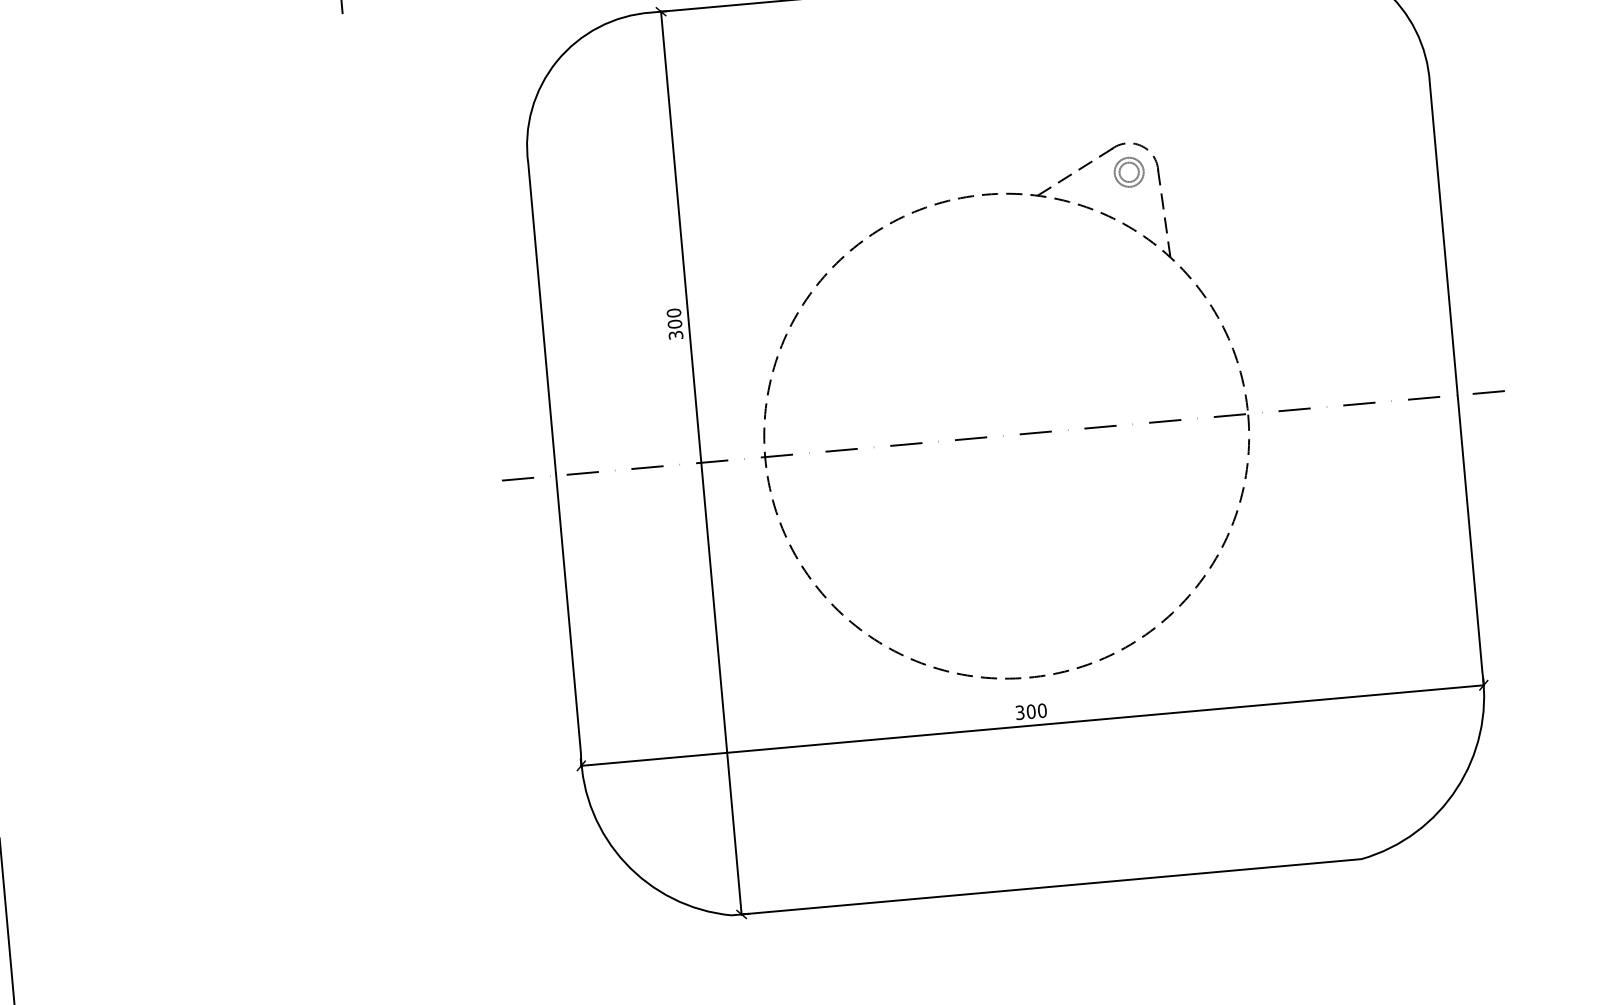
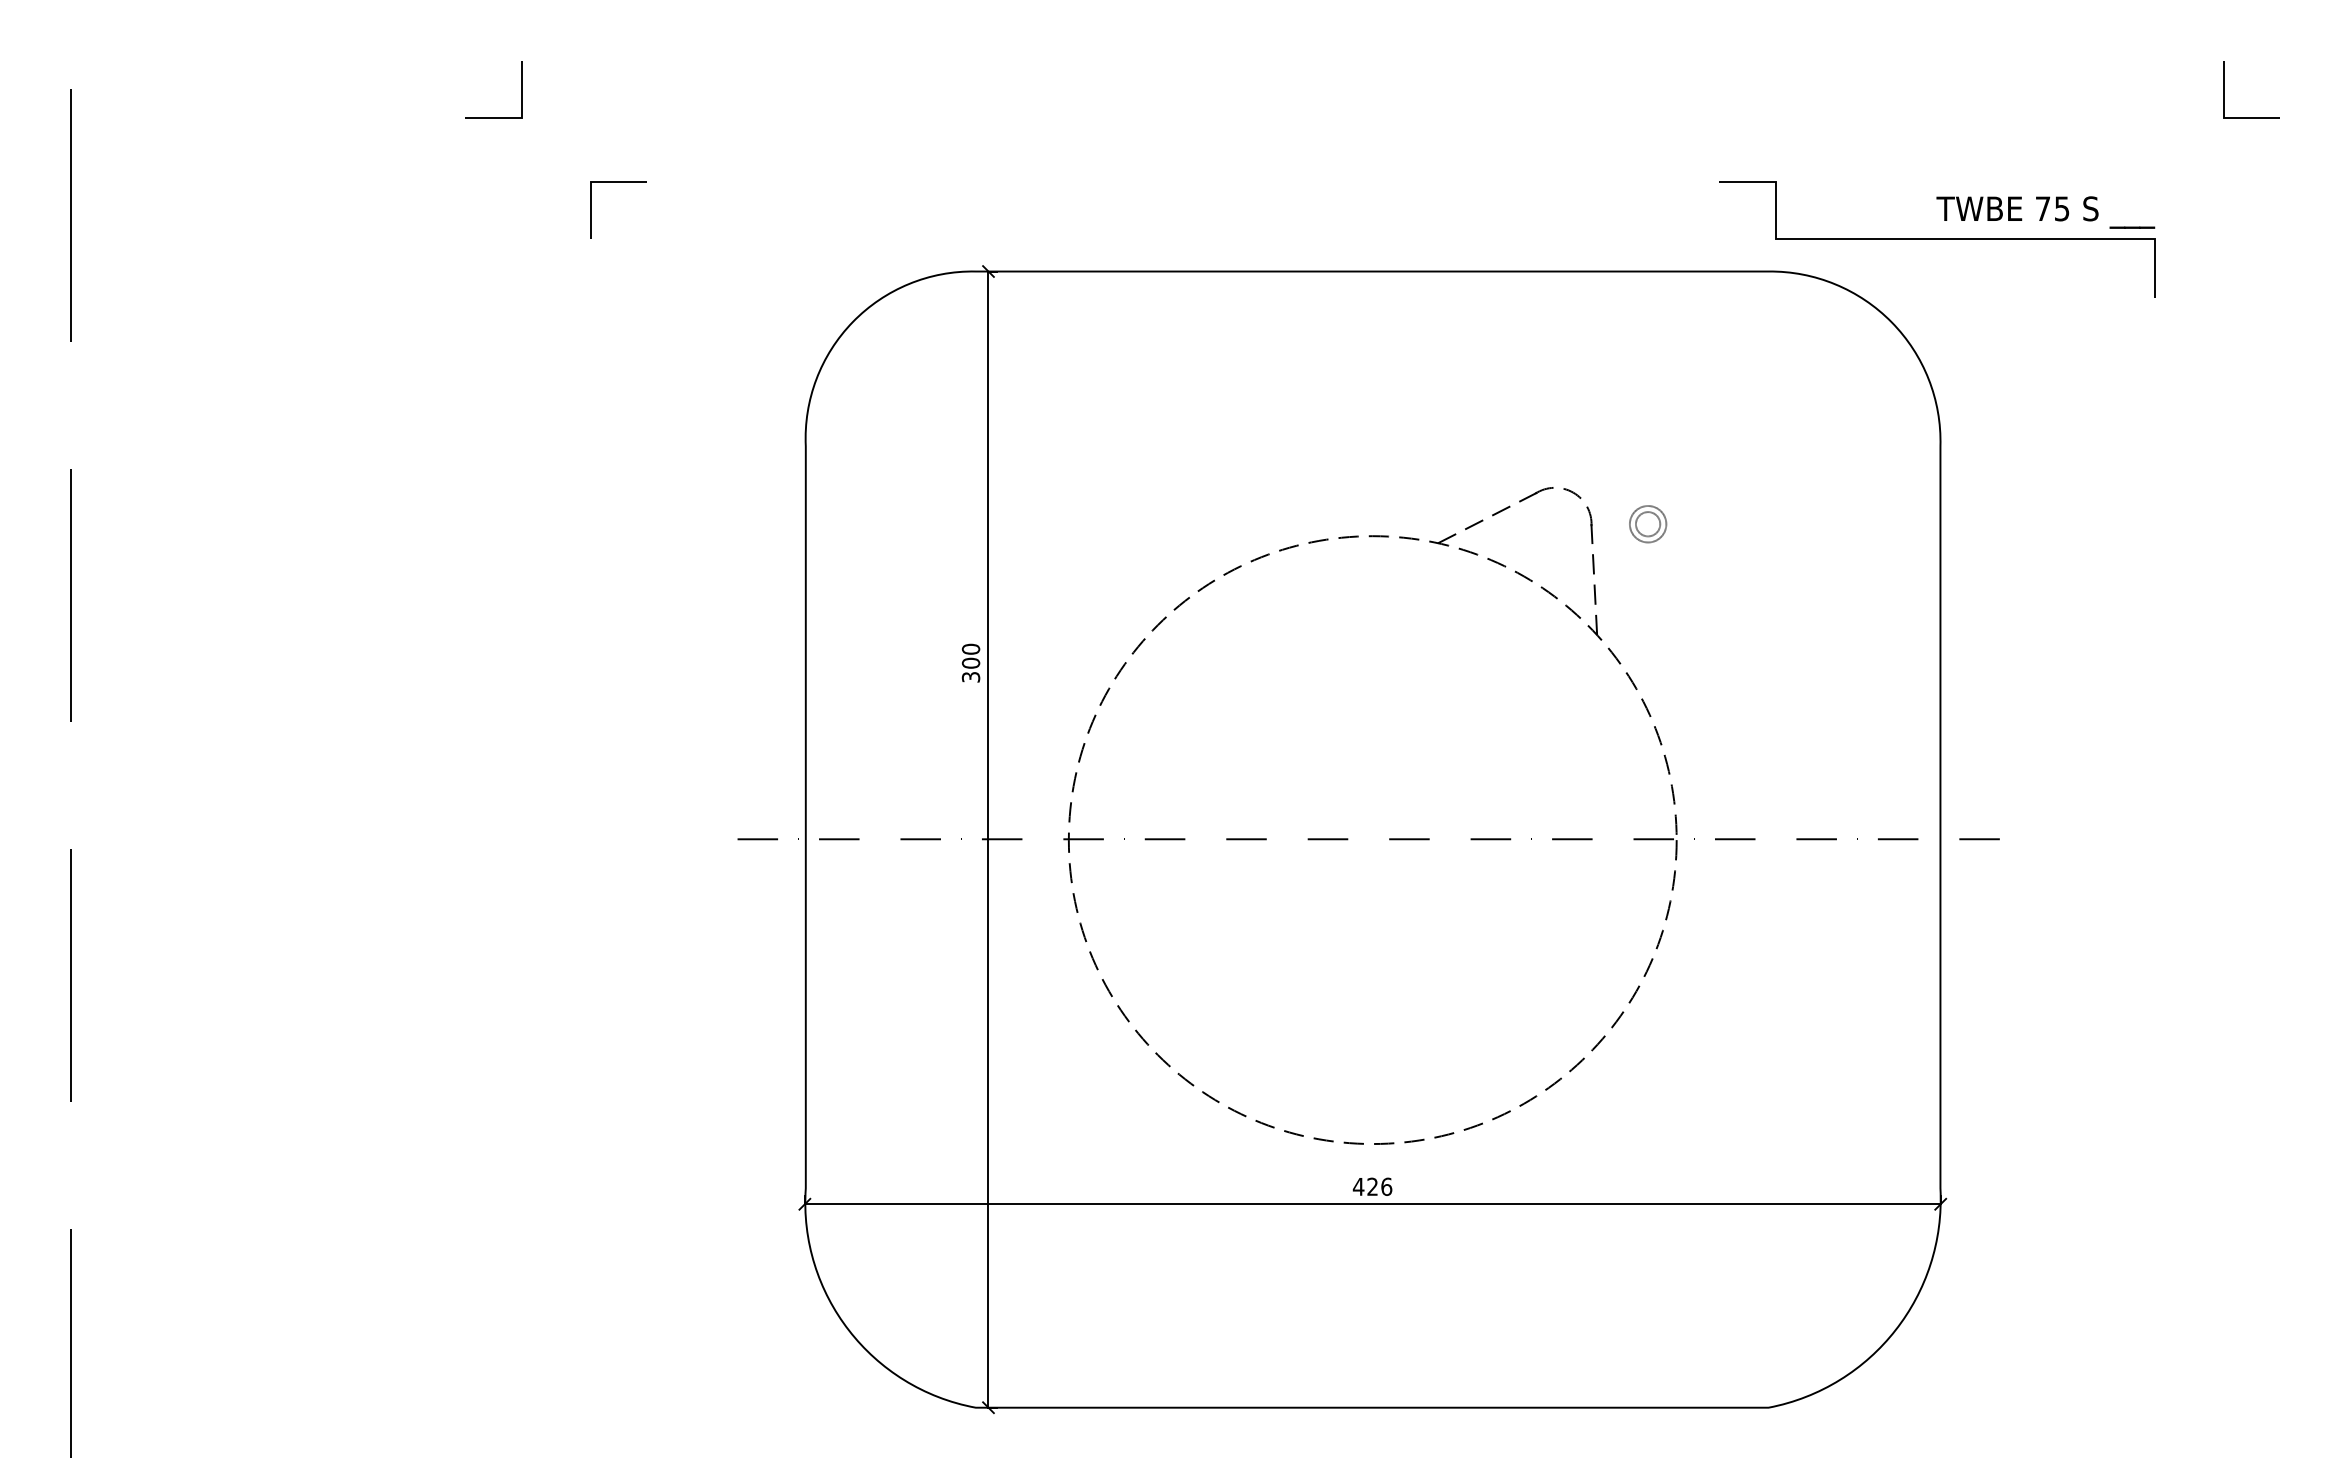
part: (1129, 172) -> (1648, 524), moved
text: (1031, 711) -> (1372, 1186), 300 -> 426

